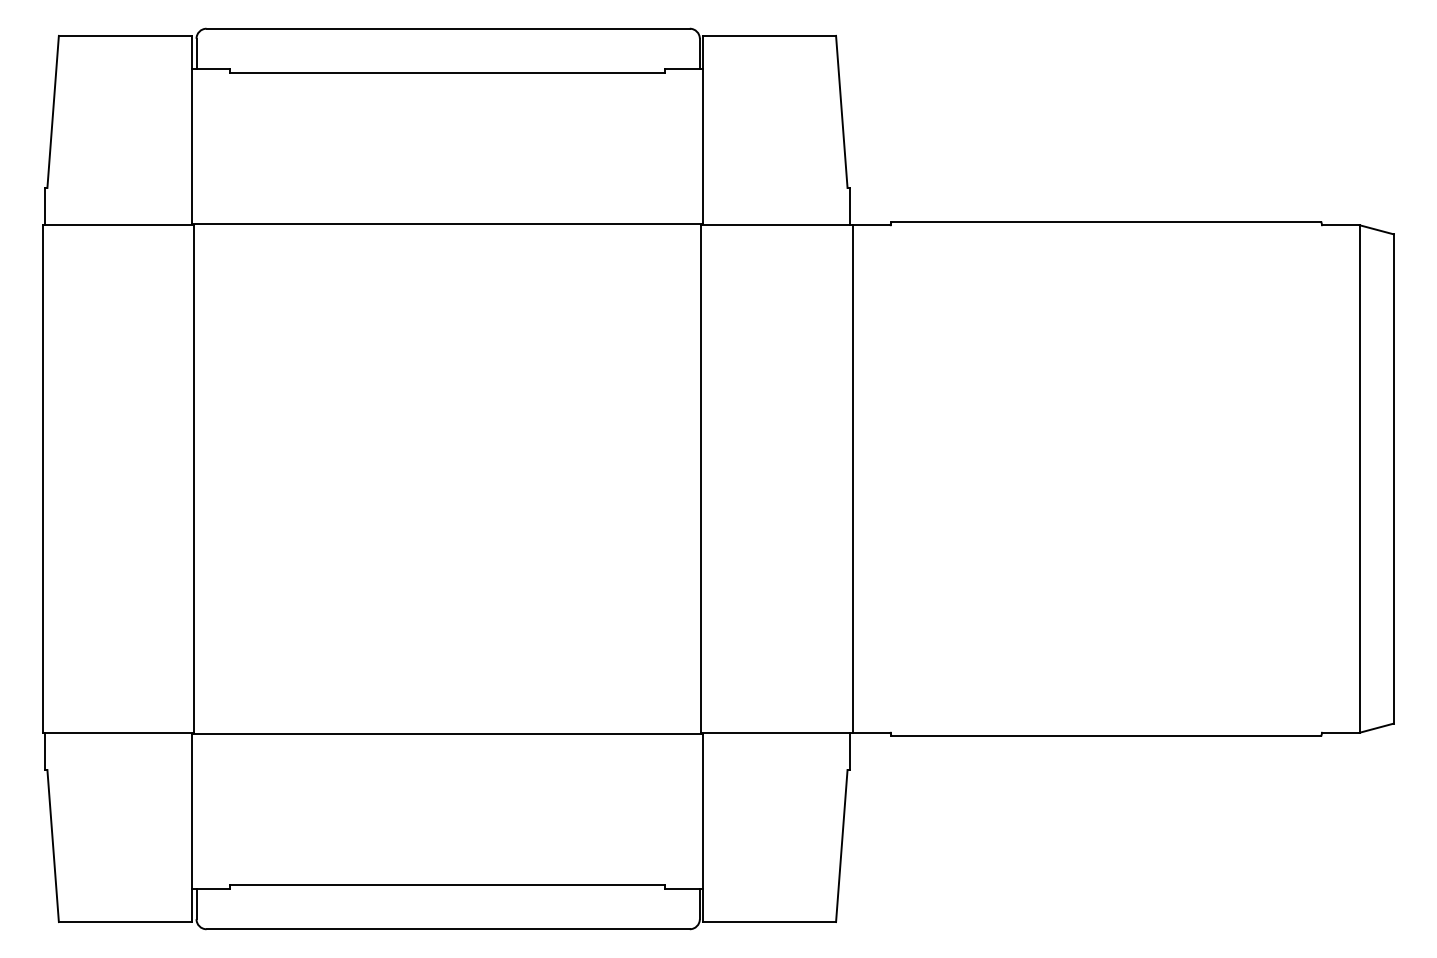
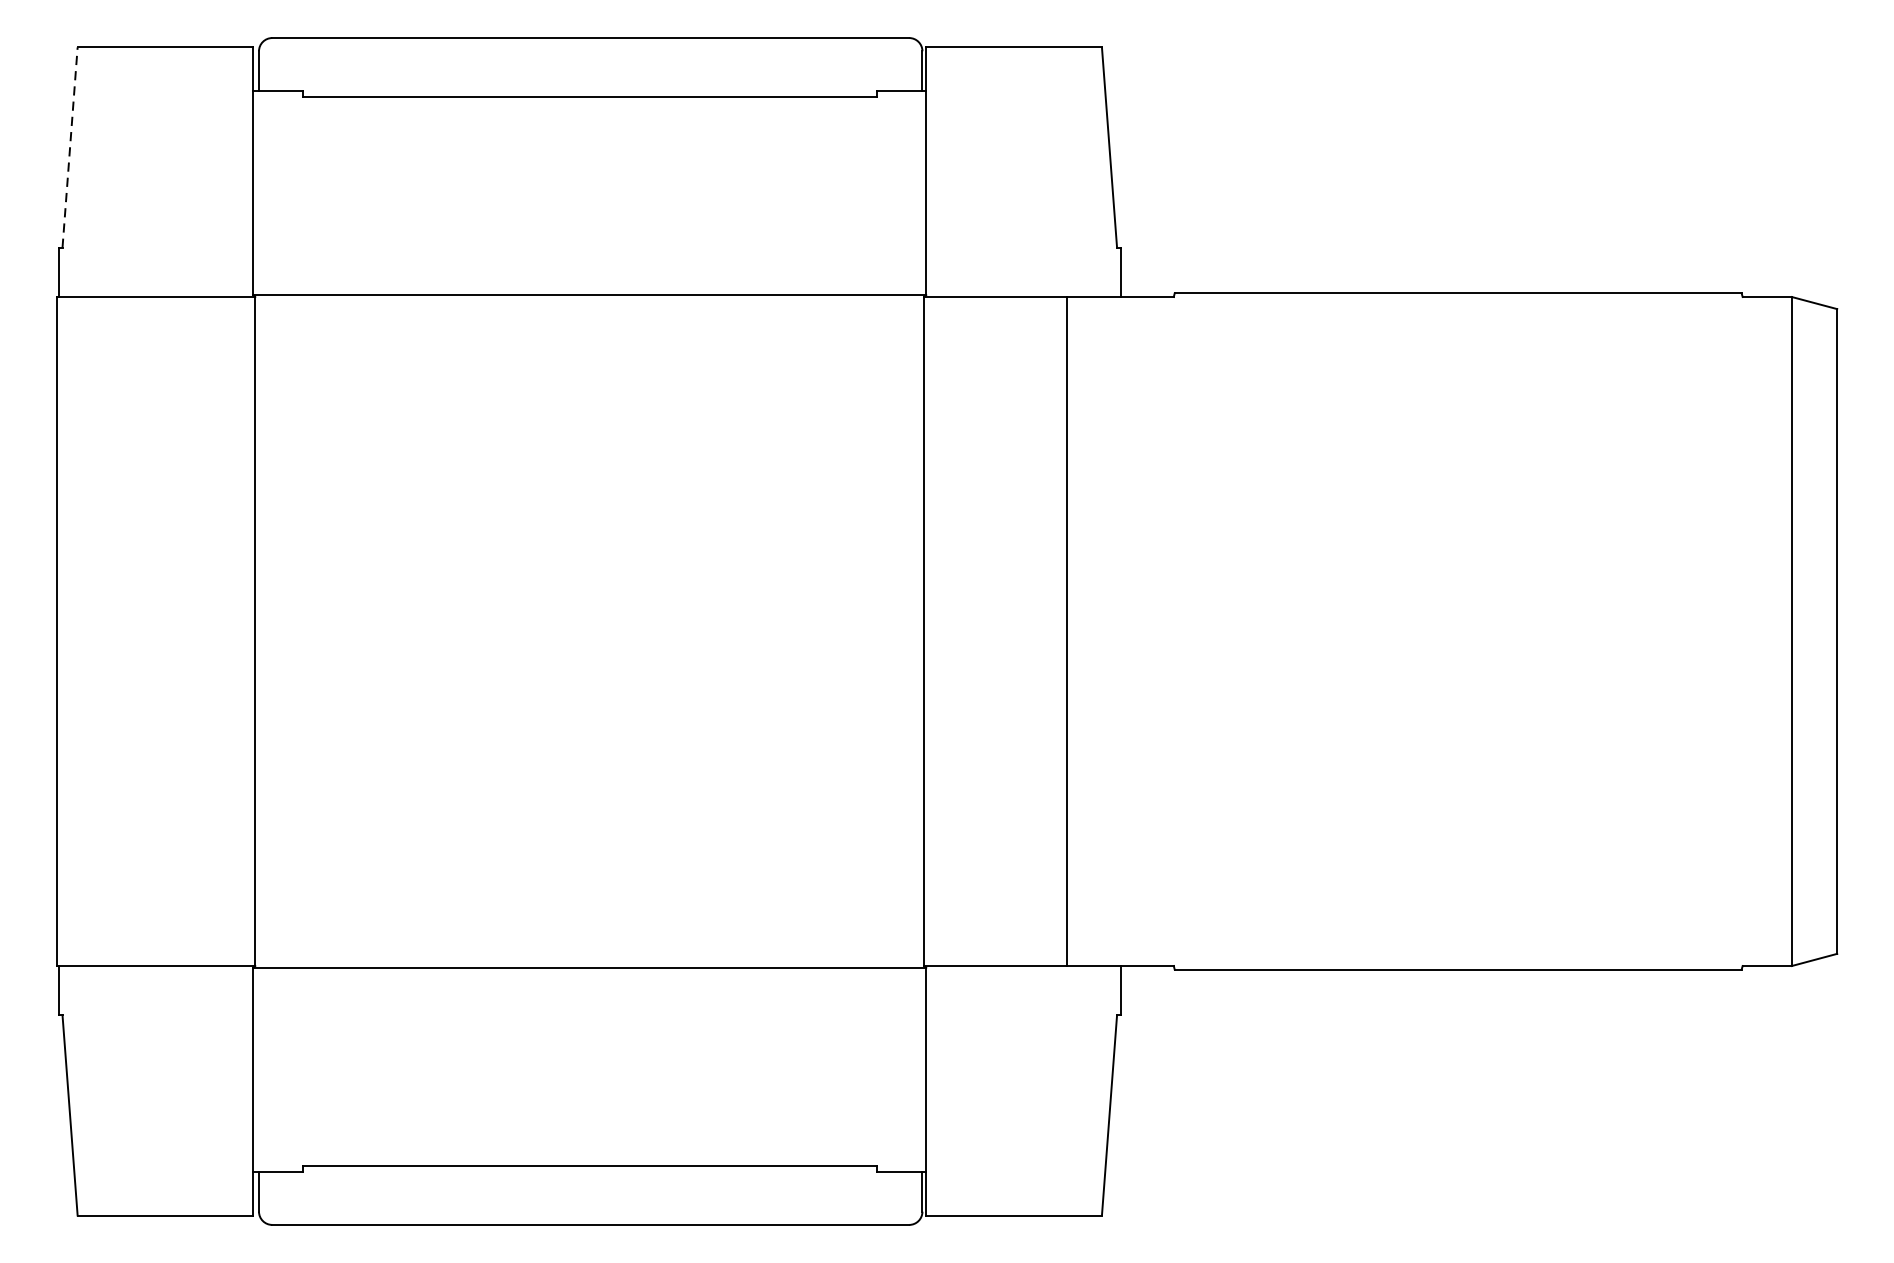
line: (53, 111) -> (70, 147), solid -> dashed
line: (853, 478) -> (1066, 630), moved

